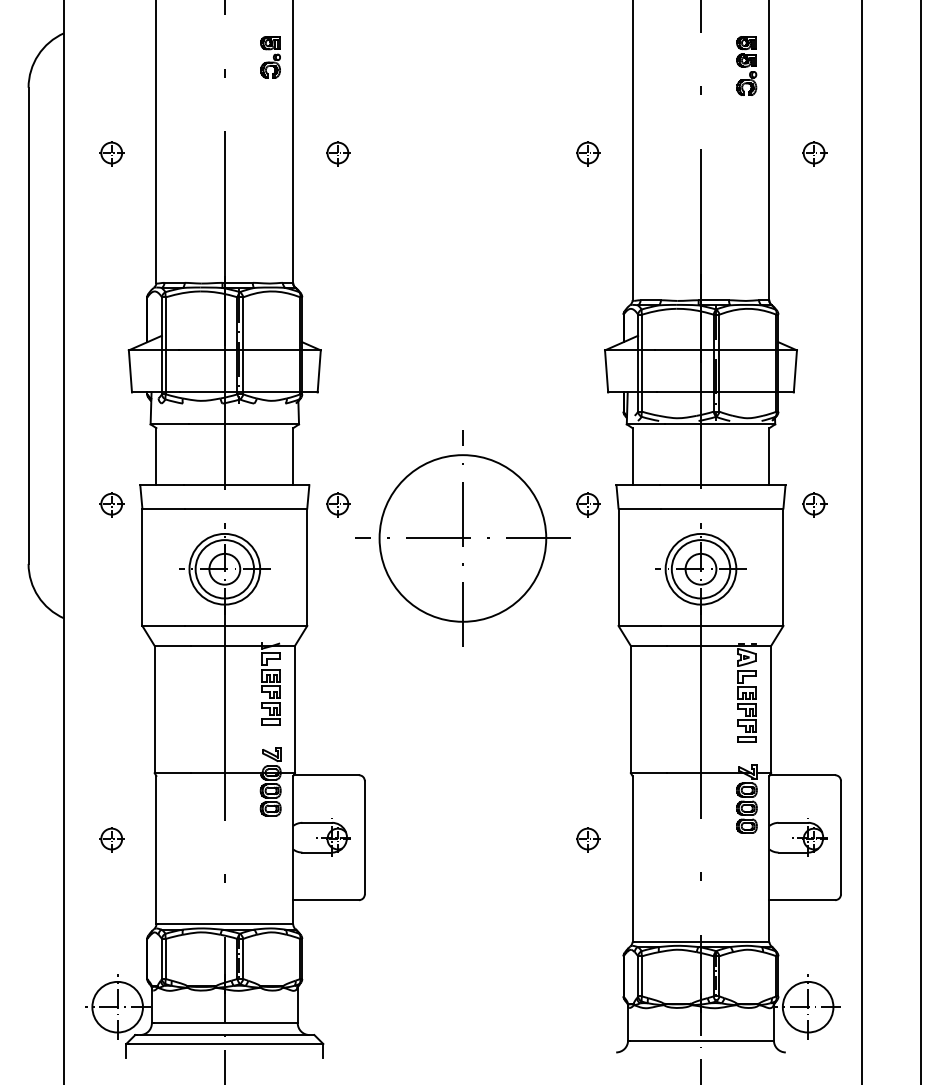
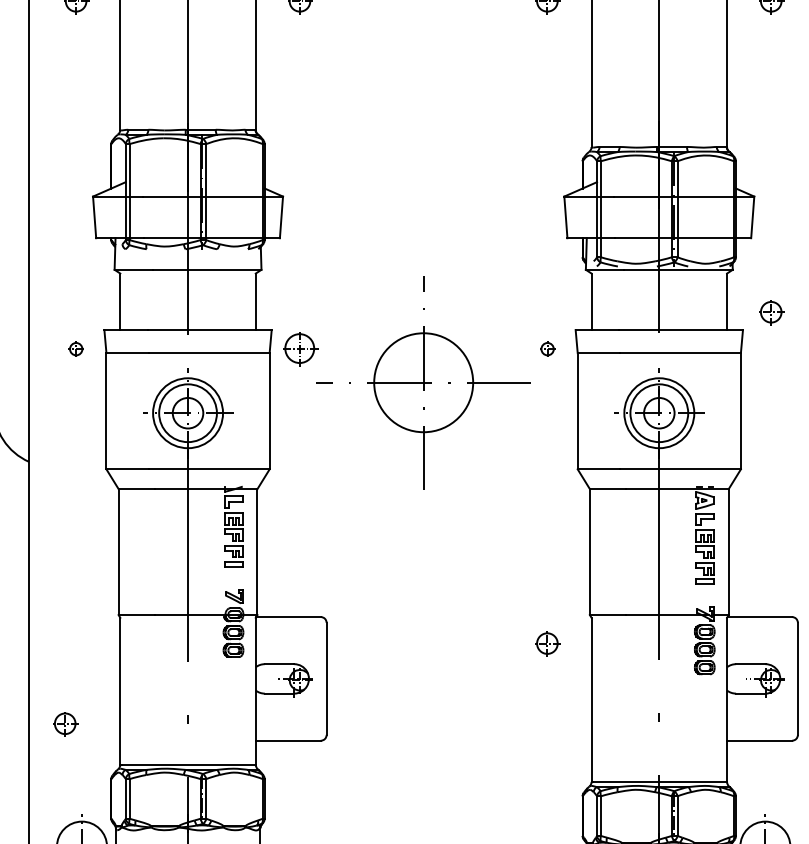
part: (111, 504) -> (75, 349), size x0.6
part: (338, 504) -> (300, 349), size x1.4
part: (588, 504) -> (547, 349), size x0.6
part: (814, 504) -> (771, 312), moved
circle: (462, 538) -> (423, 382), size x0.6
part: (111, 839) -> (65, 724), moved
part: (588, 839) -> (547, 644), moved

